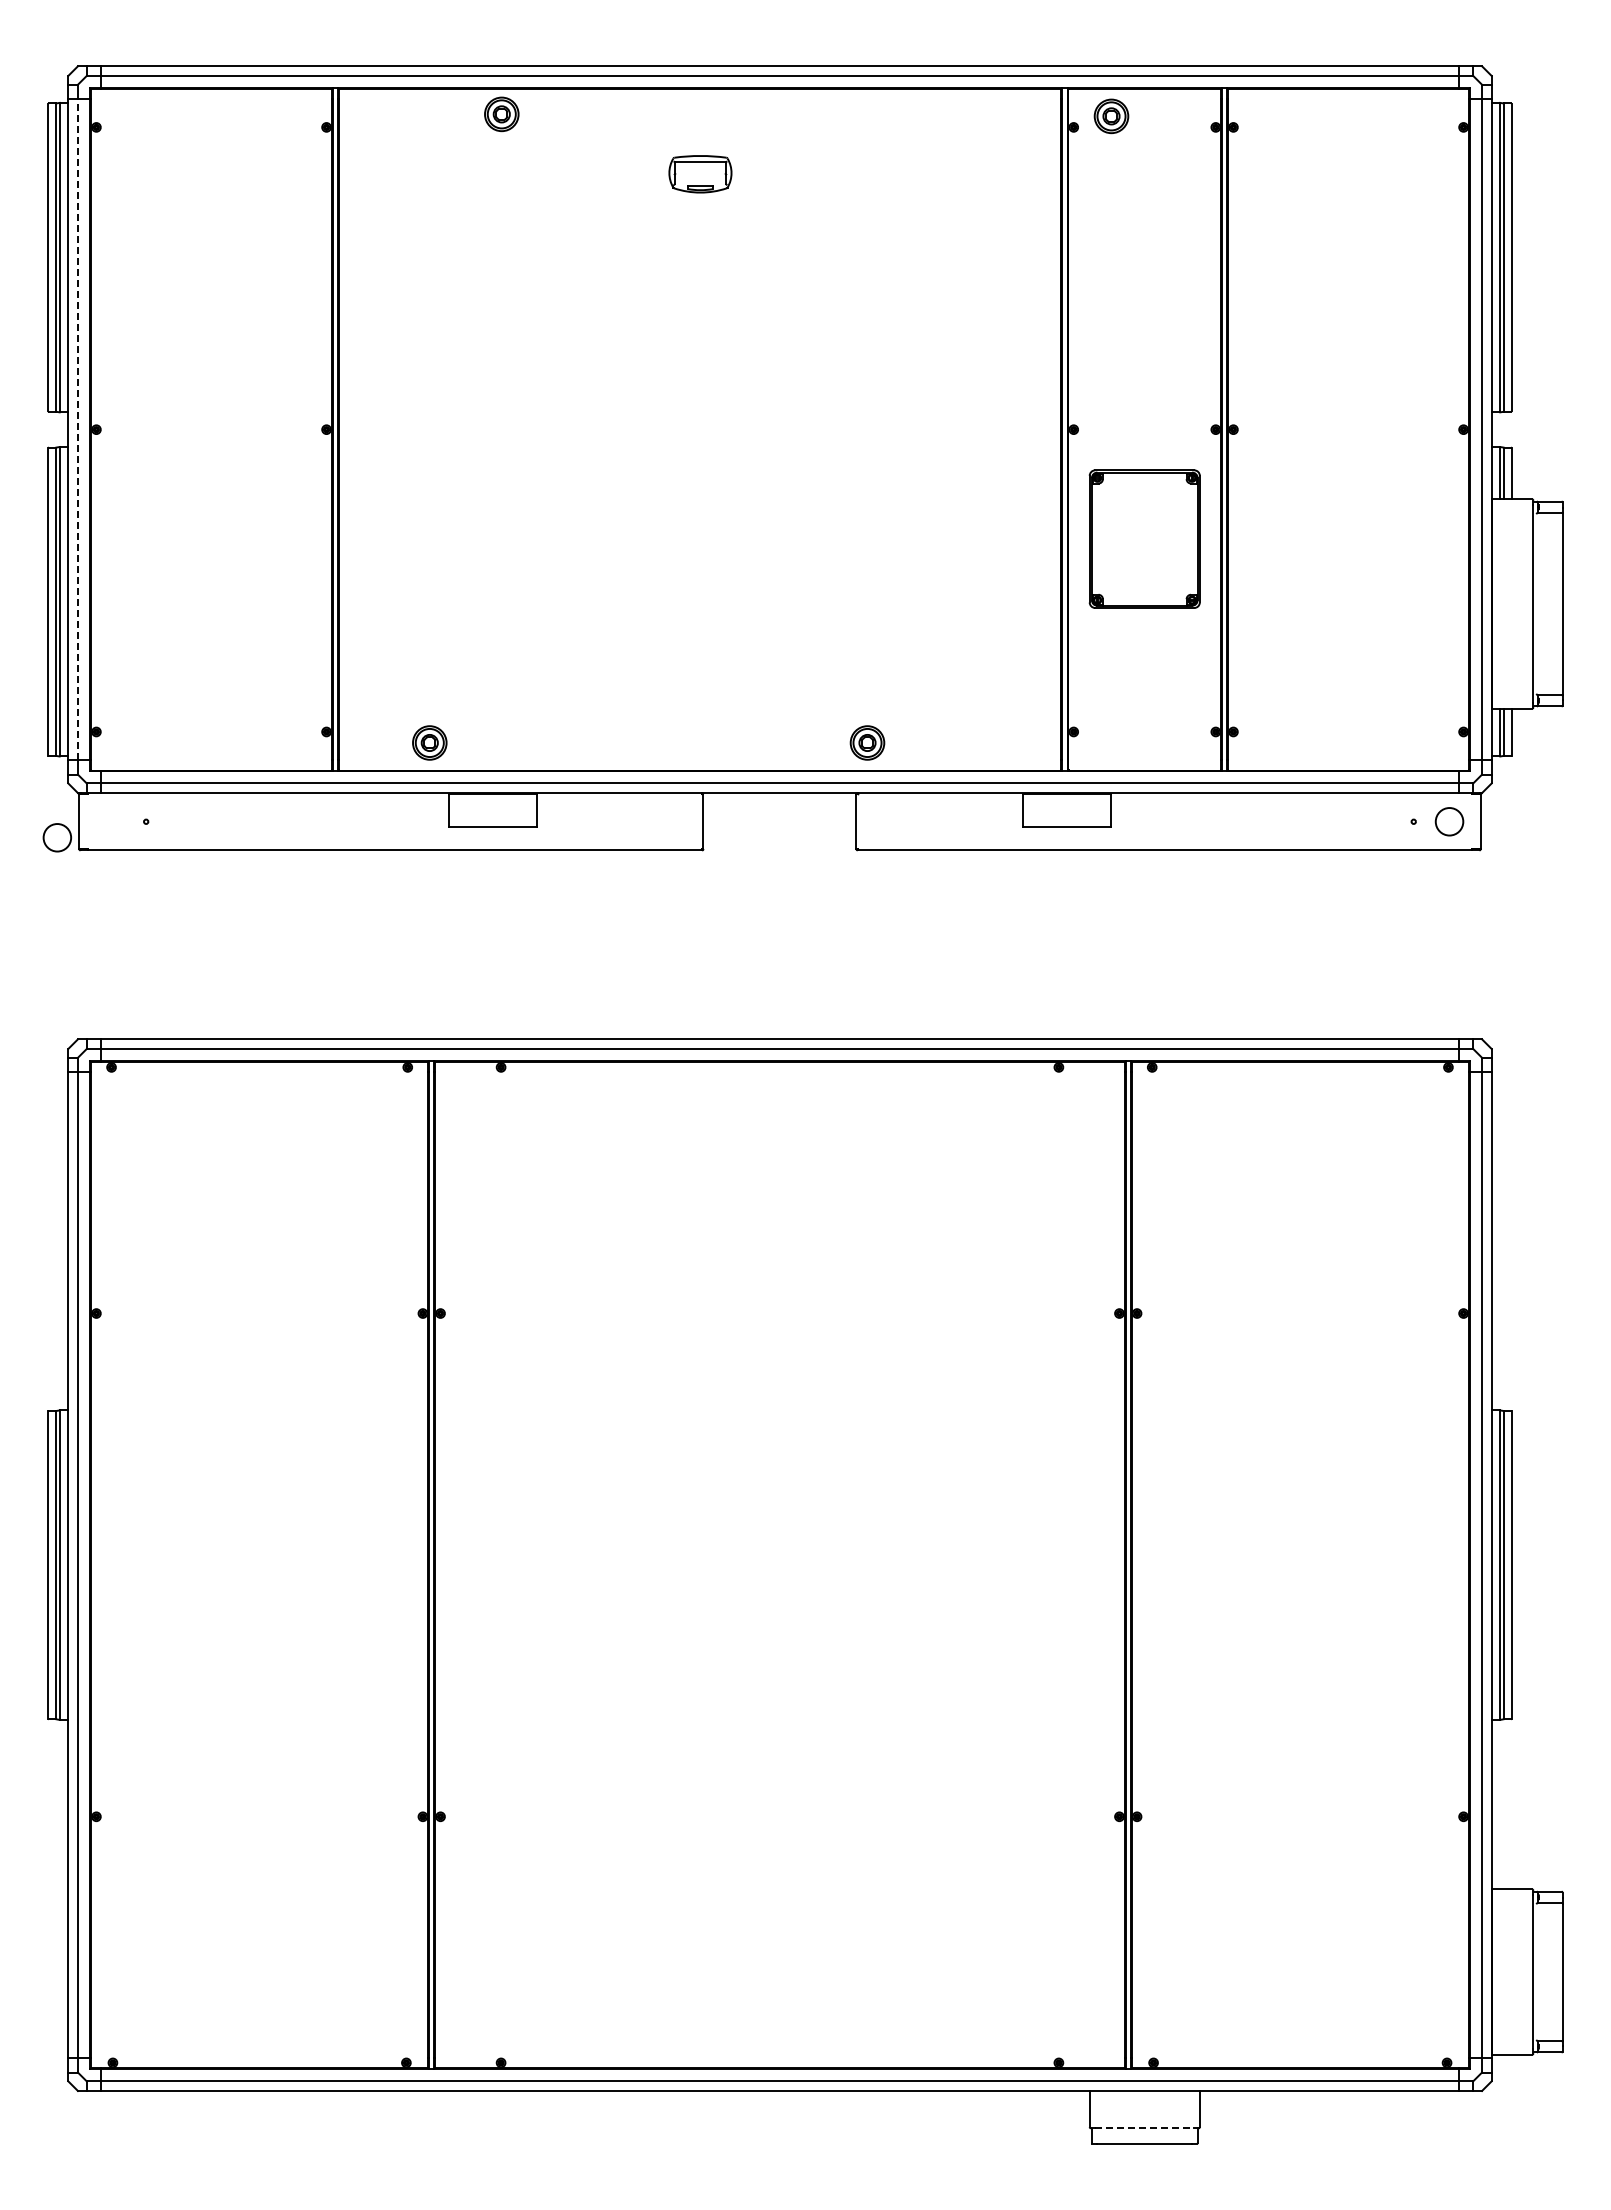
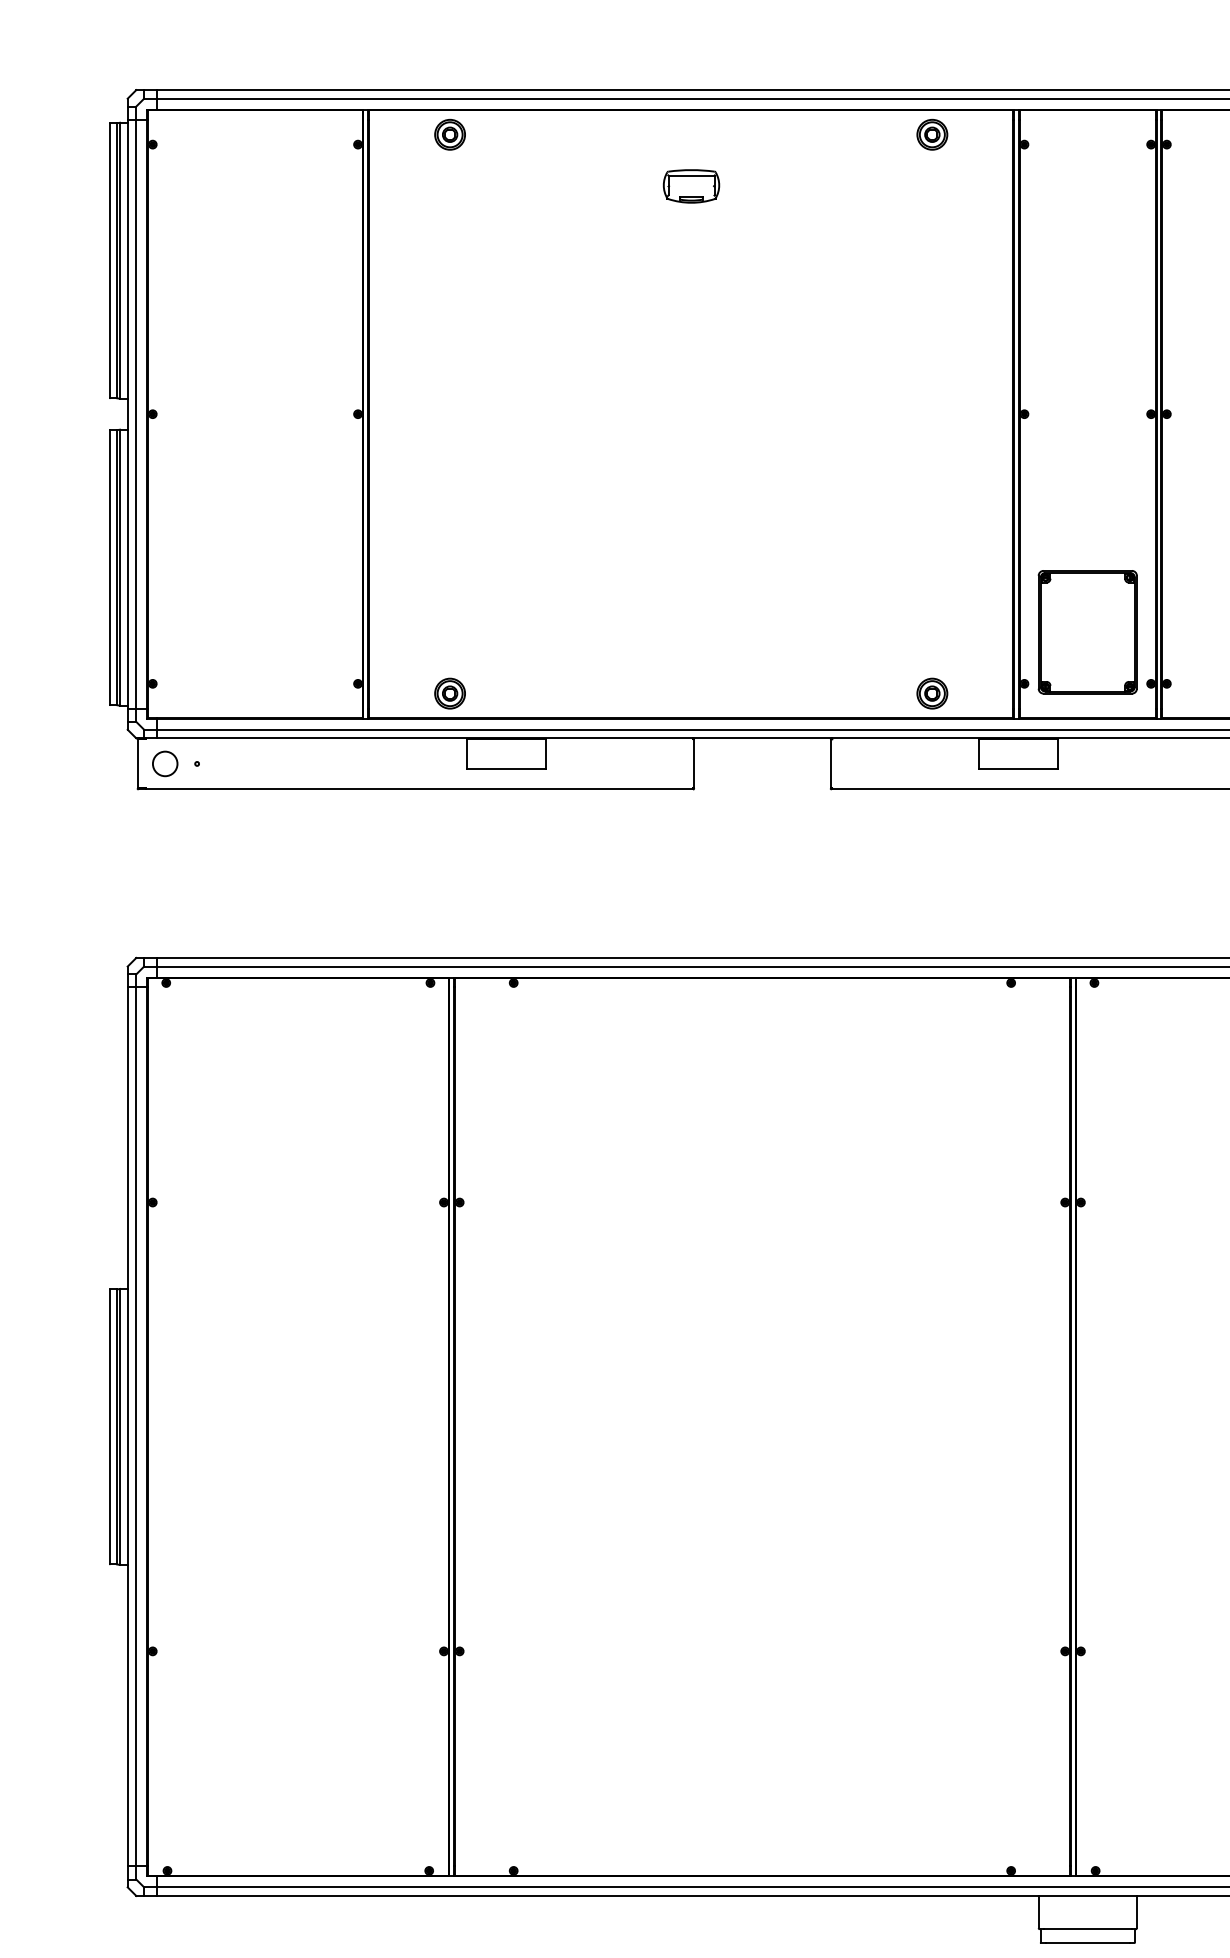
part: (501, 114) -> (449, 134), moved
part: (1111, 116) -> (932, 134), moved
line: (77, 429) -> (135, 414), dashed -> solid
part: (1144, 538) -> (1087, 631), moved
part: (867, 742) -> (932, 693), moved
circle: (56, 837) -> (164, 763), moved
line: (1144, 2128) -> (1087, 1929), dashed -> solid

